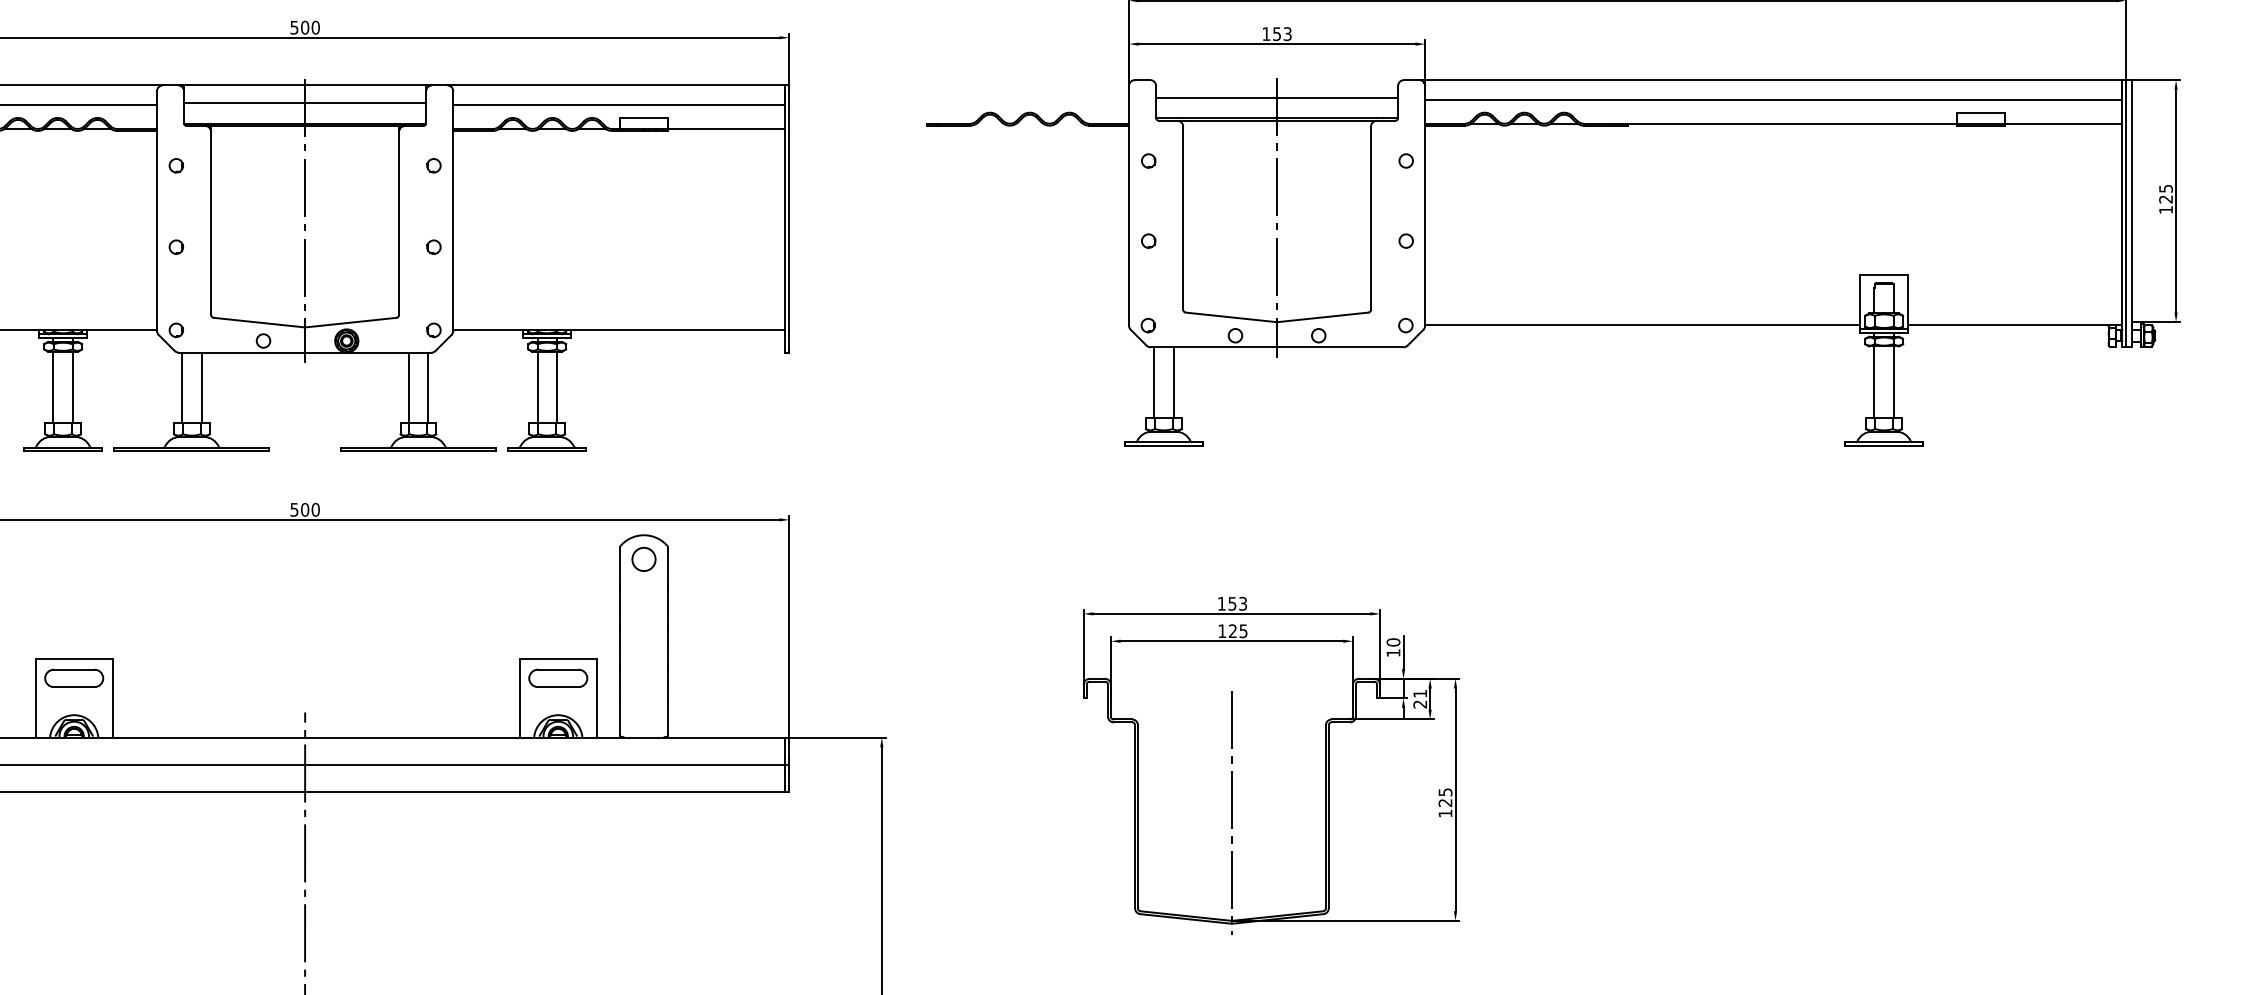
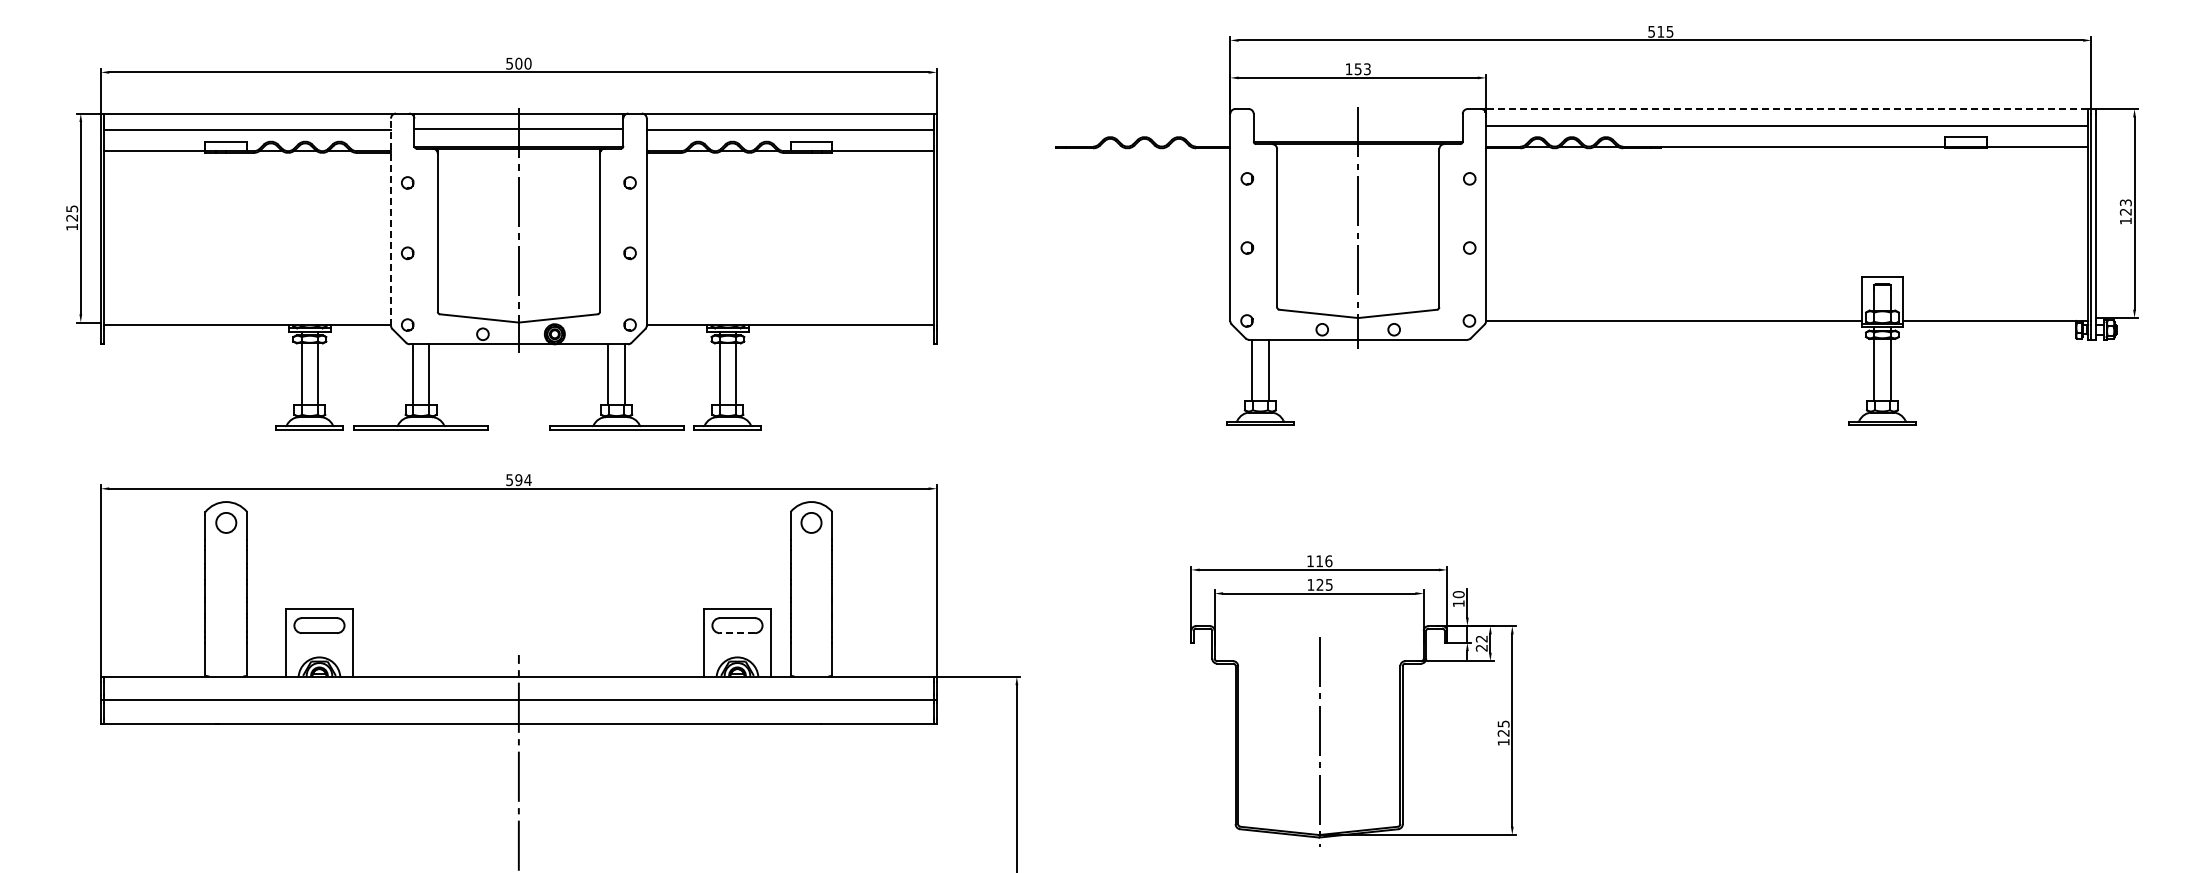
line: (1774, 80) -> (1787, 109), solid -> dashed
line: (1276, 98) -> (1357, 124), removed
text: (2164, 188) -> (2124, 202), 125 -> 123
line: (156, 210) -> (390, 221), solid -> dashed
text: (310, 510) -> (523, 480), 500 -> 594
text: (1238, 604) -> (1324, 561), 153 -> 116
line: (558, 687) -> (737, 633), solid -> dashed
text: (1419, 694) -> (1481, 639), 21 -> 22

